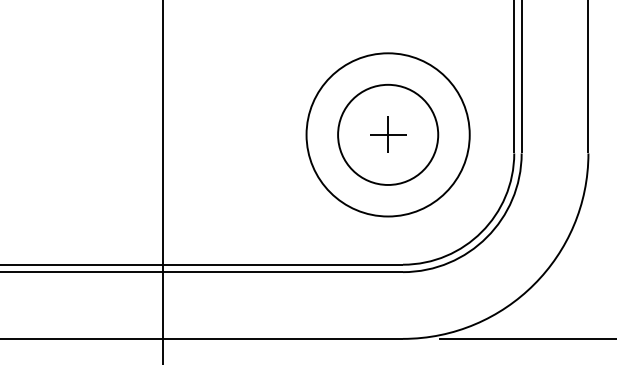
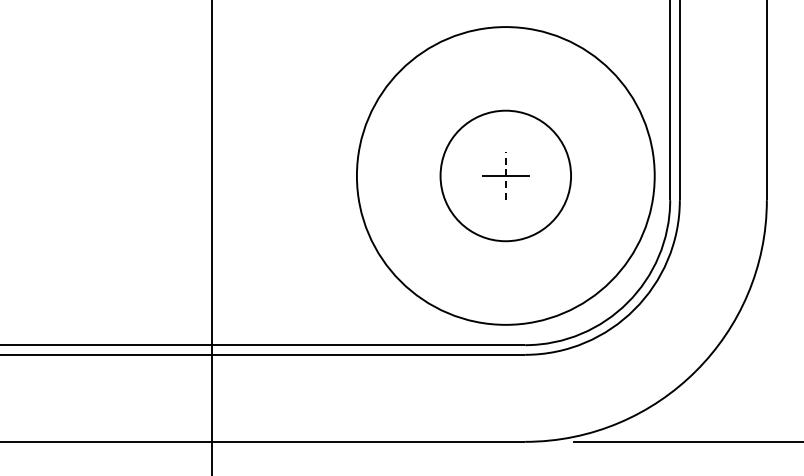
circle: (387, 134) -> (505, 175), size x1.4
line: (387, 134) -> (505, 175), solid -> dashed

